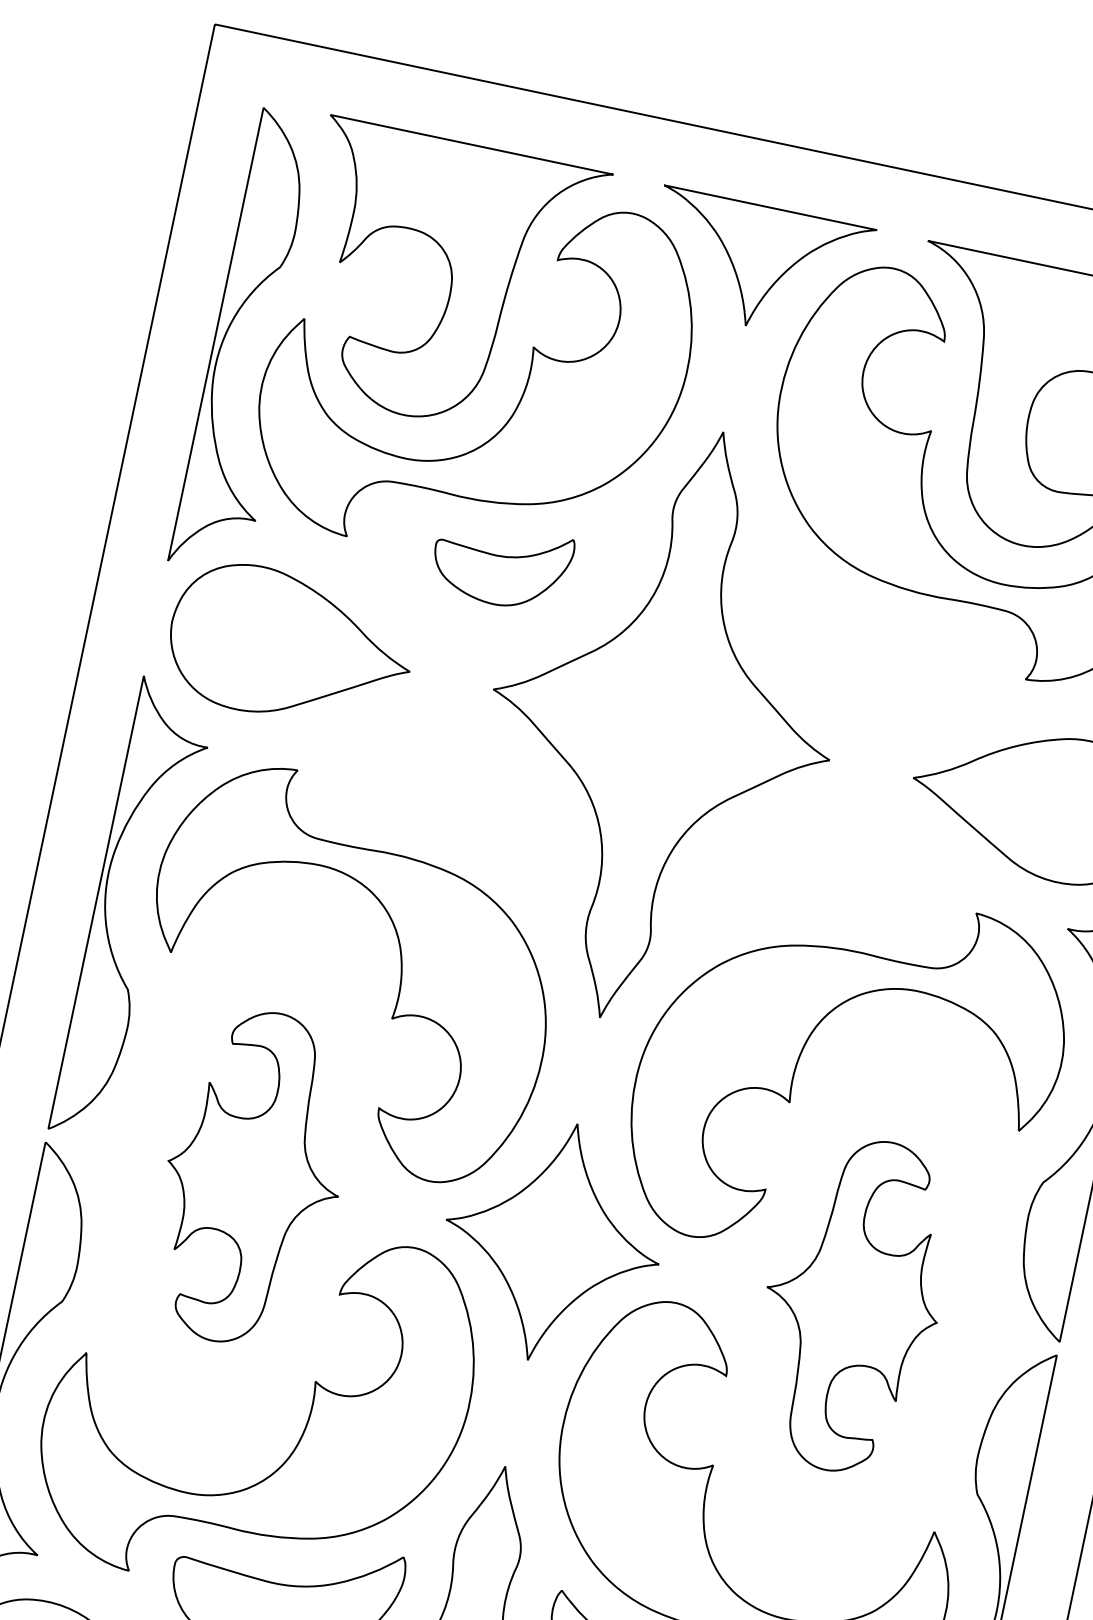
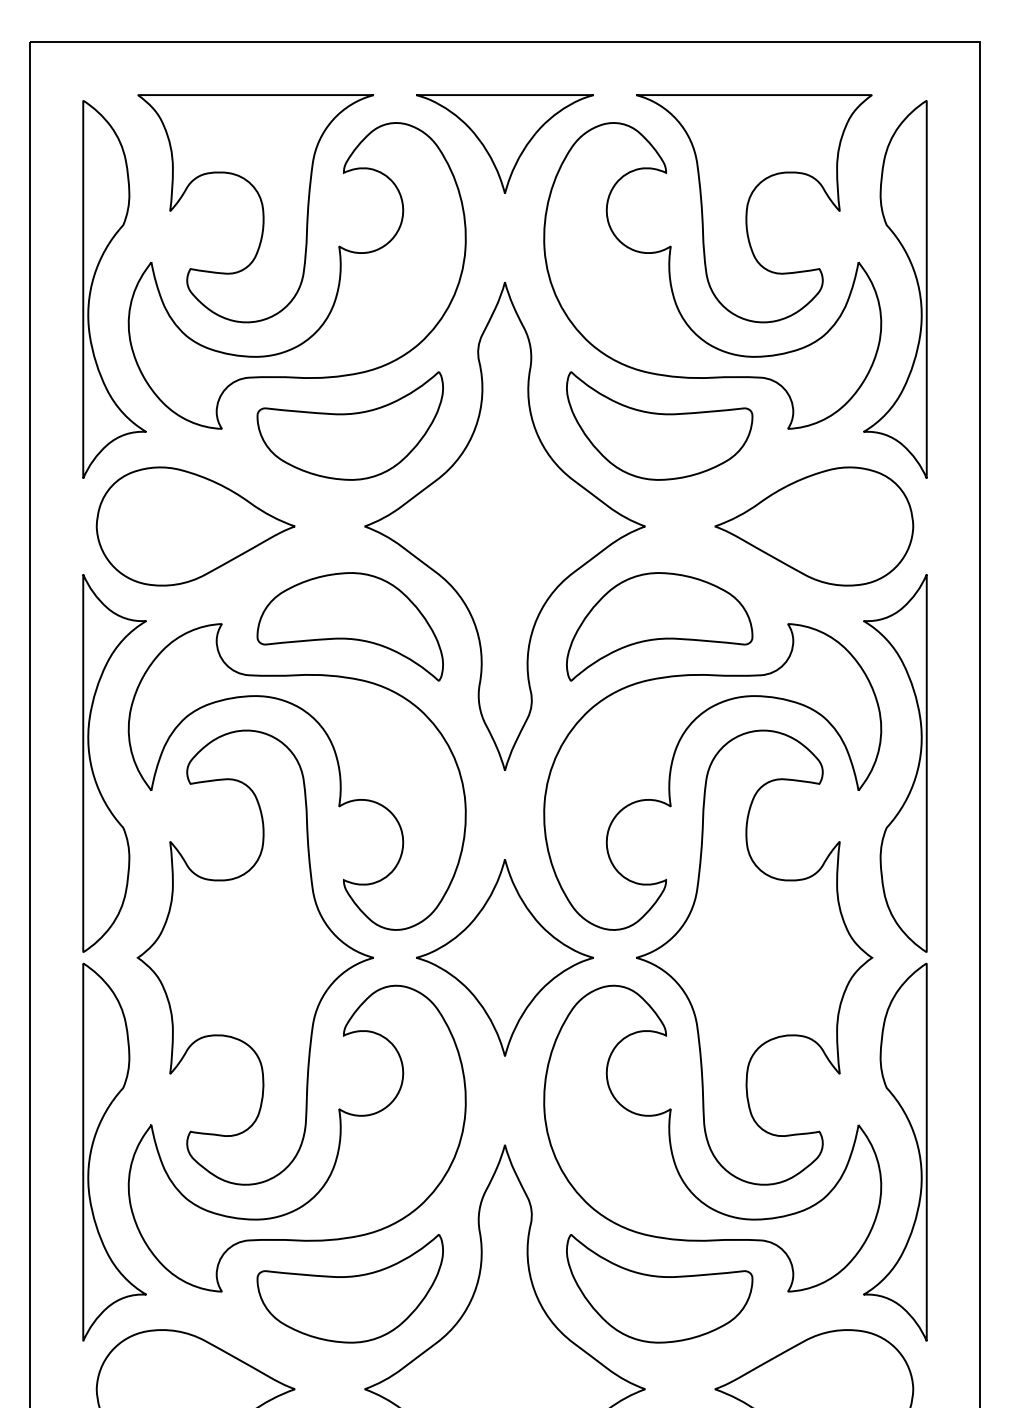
part: (500, 564) -> (349, 425), size x1.67
part: (872, 642) -> (659, 425), added
part: (449, 805) -> (349, 626), added
part: (821, 883) -> (659, 626), added
part: (252, 1178) -> (254, 957), size x1.67
part: (851, 1304) -> (754, 957), size x1.67

